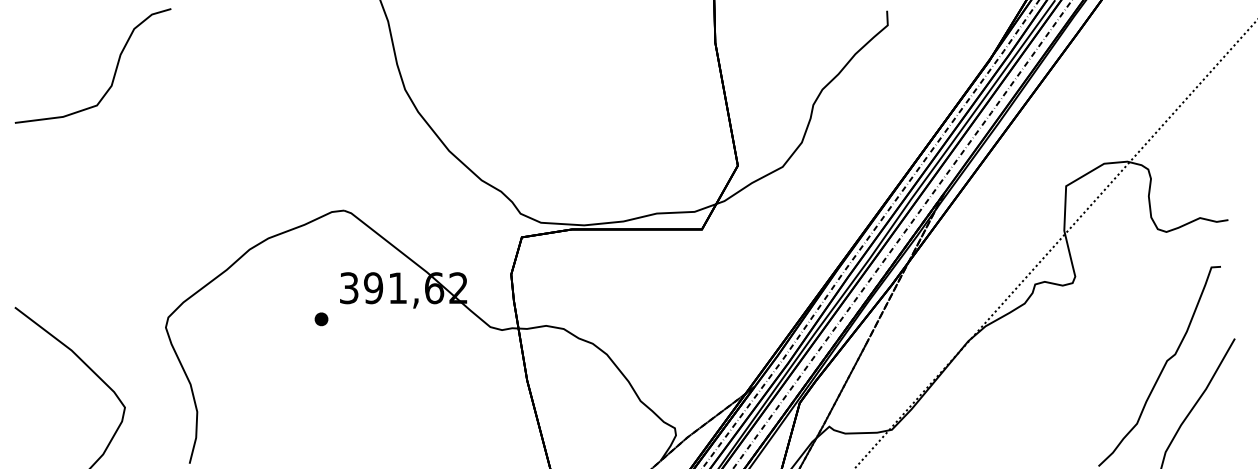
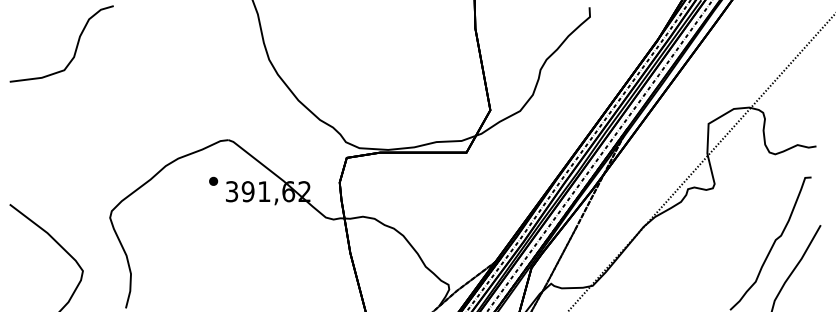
part: (321, 317) -> (213, 180), moved

